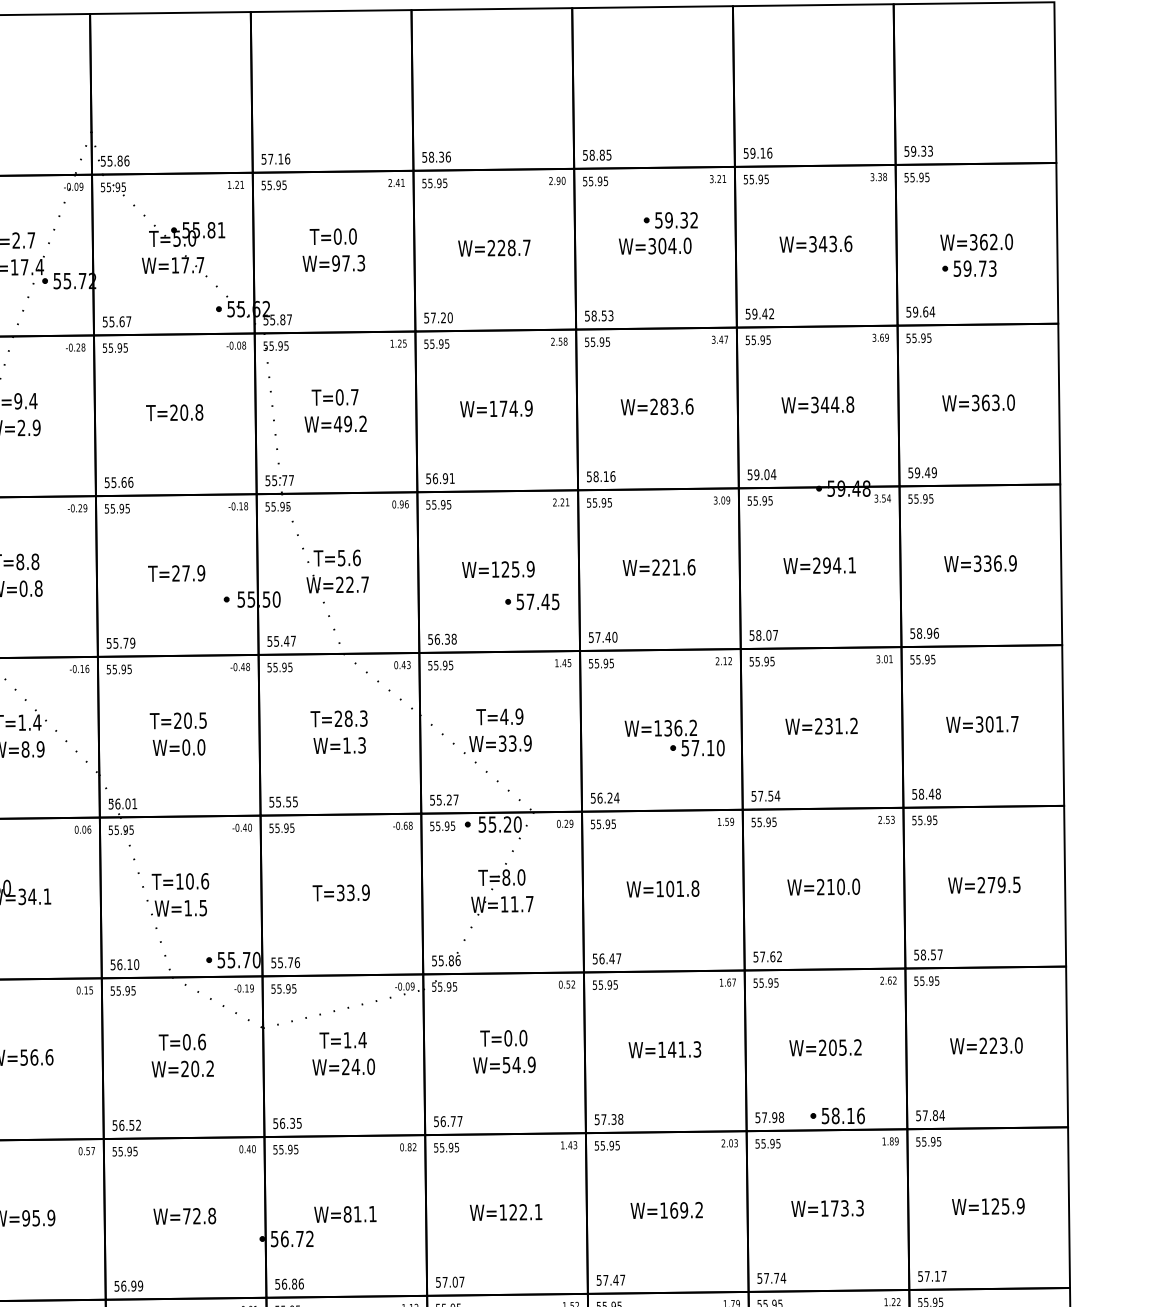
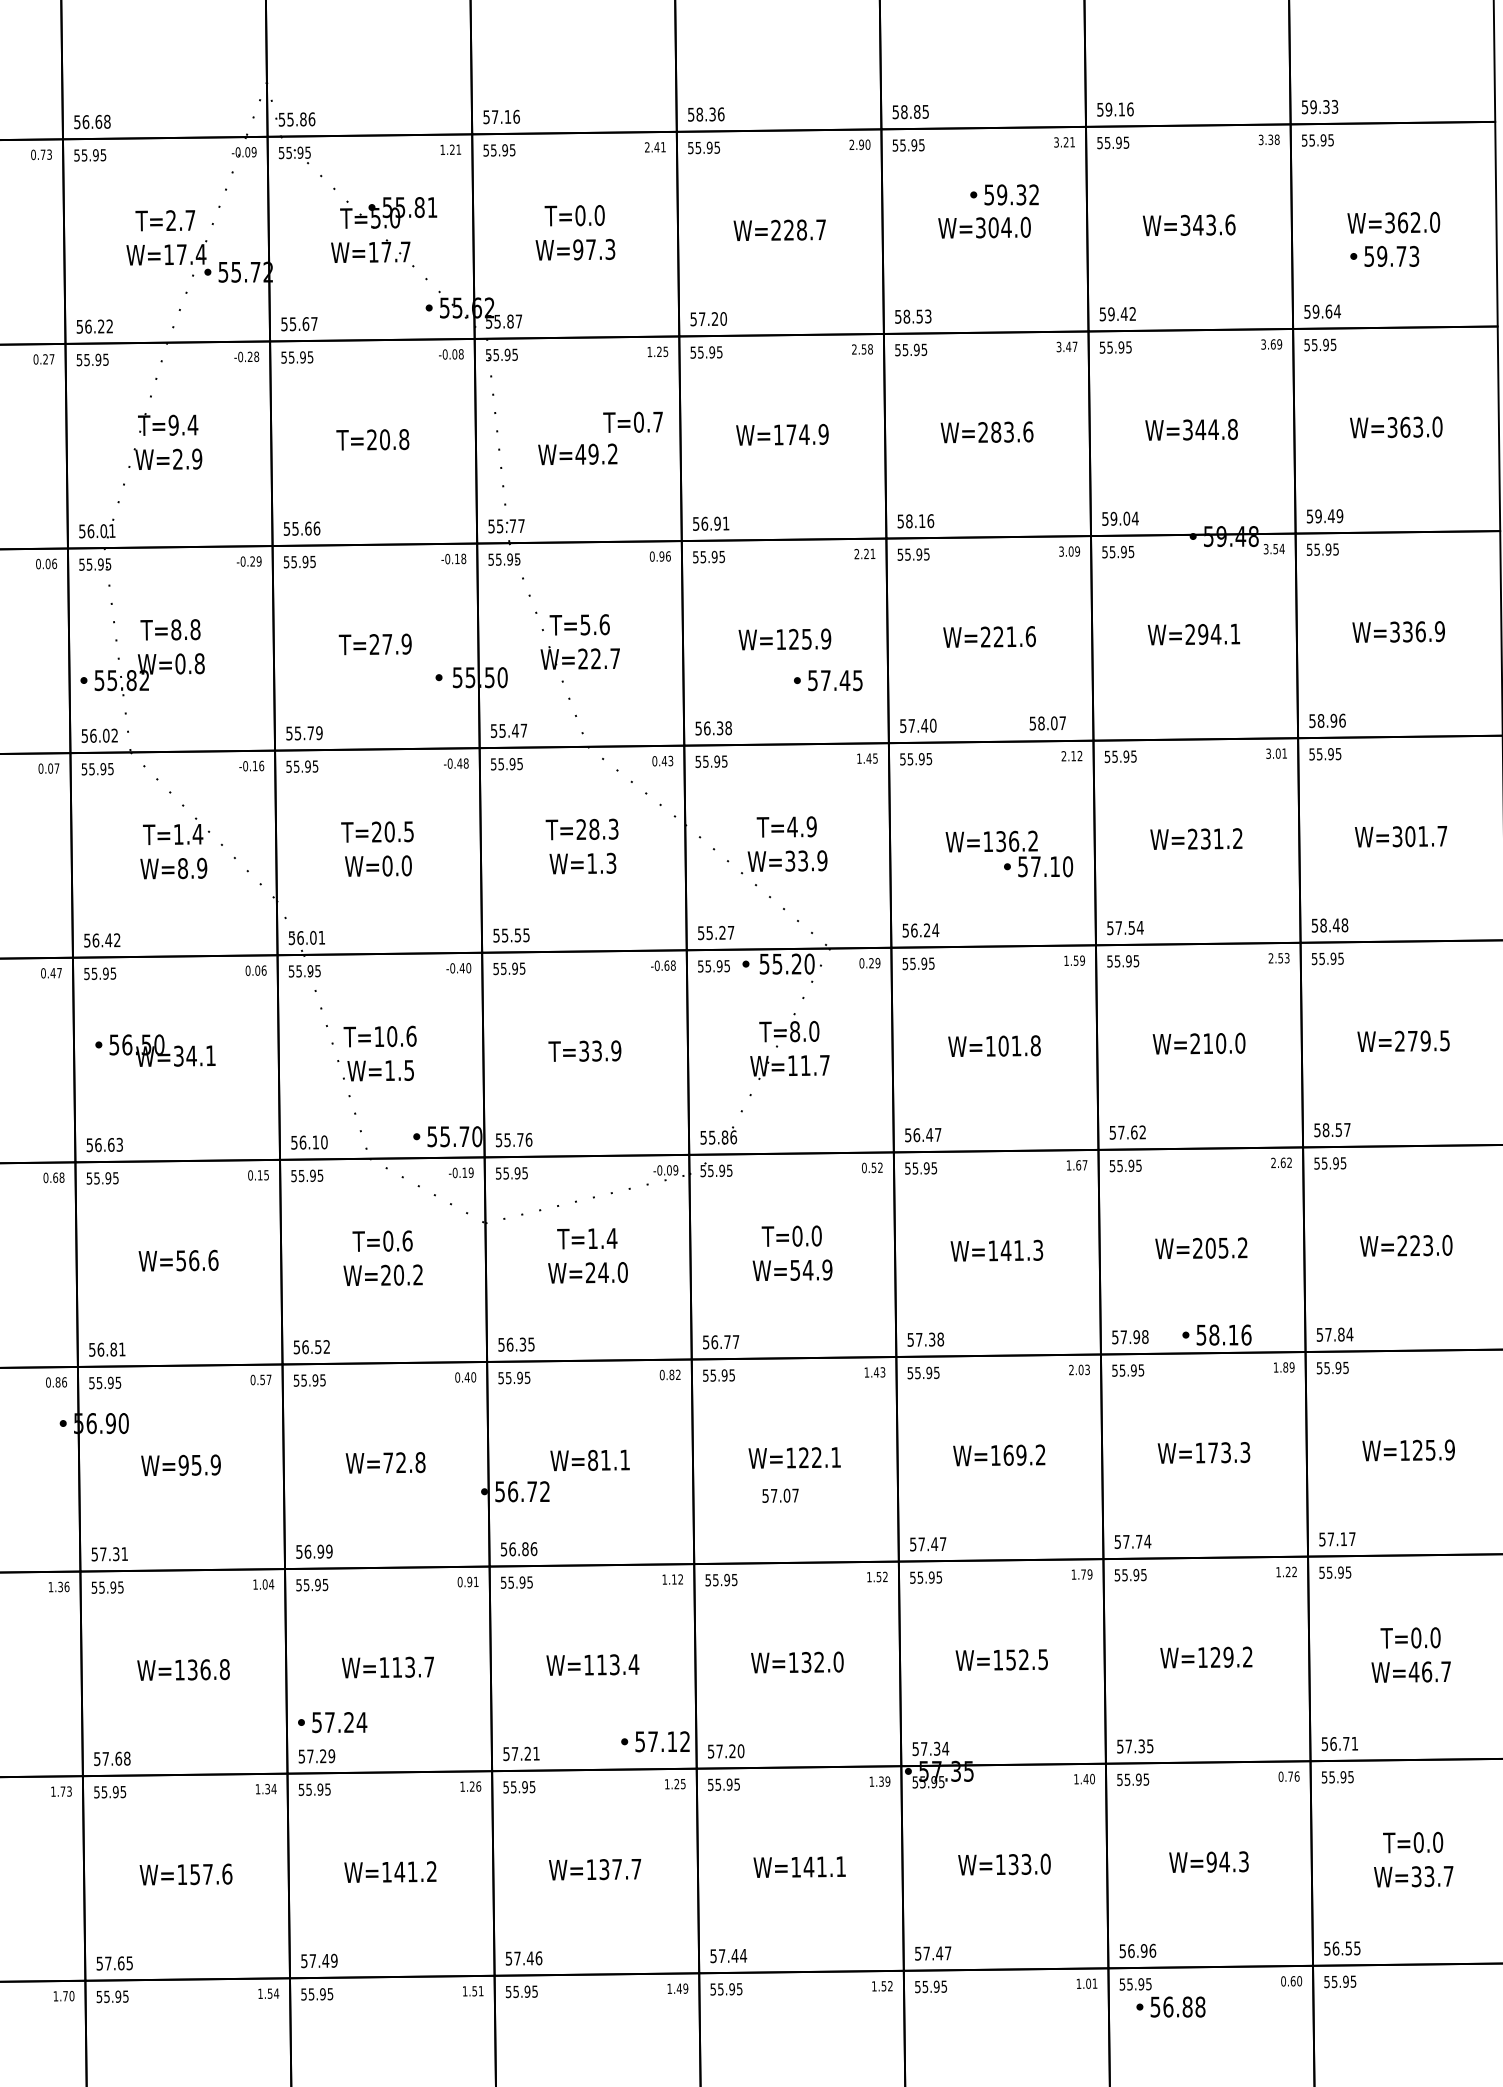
text: (334, 396) -> (632, 421), moved
text: (763, 635) -> (1047, 723), moved
text: (450, 1282) -> (780, 1495), moved

